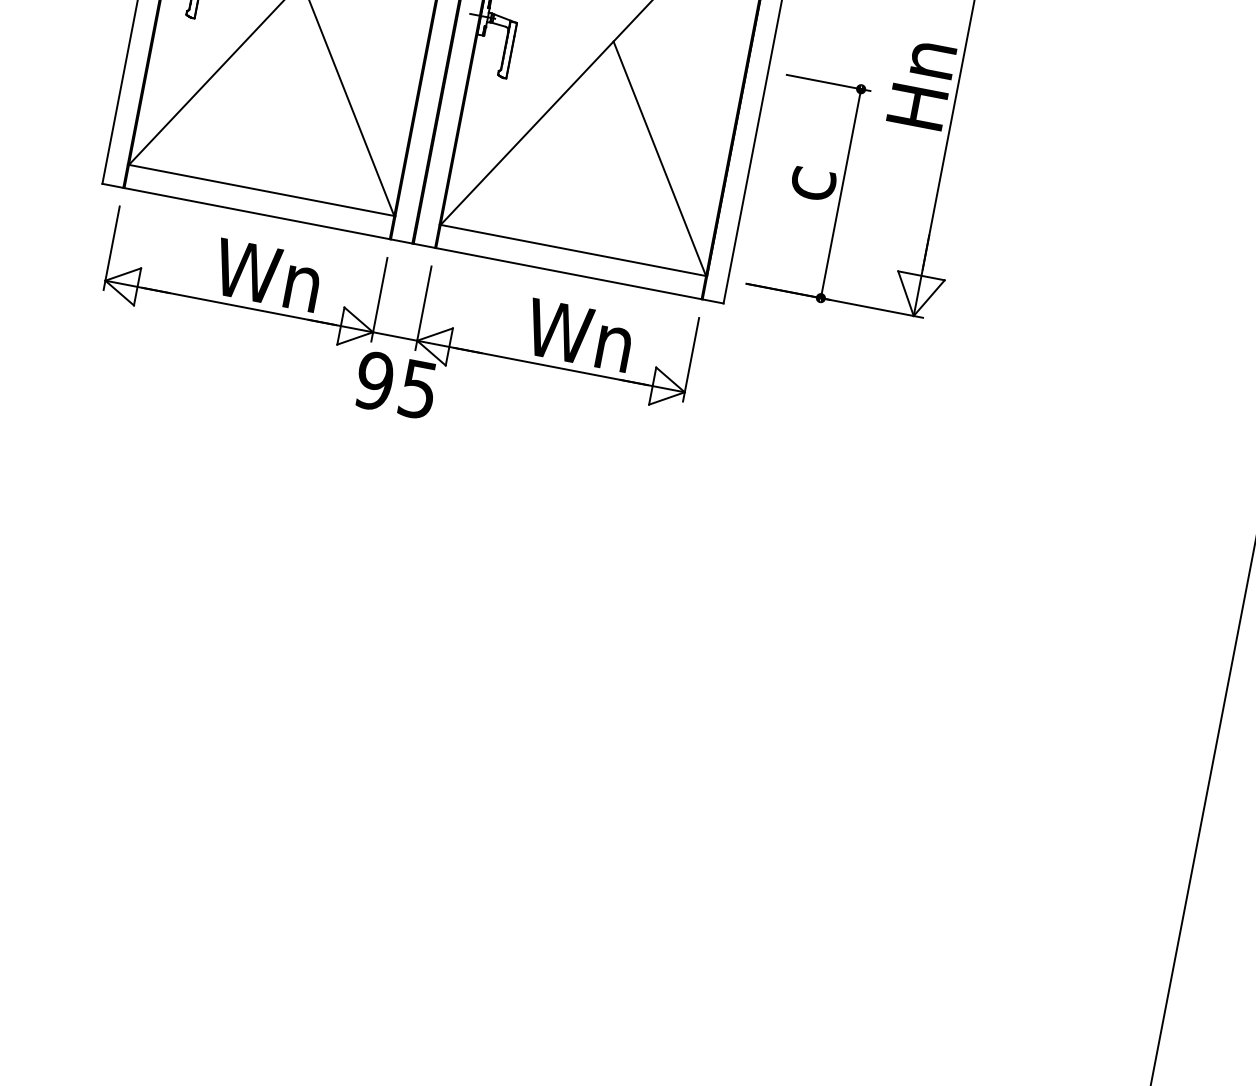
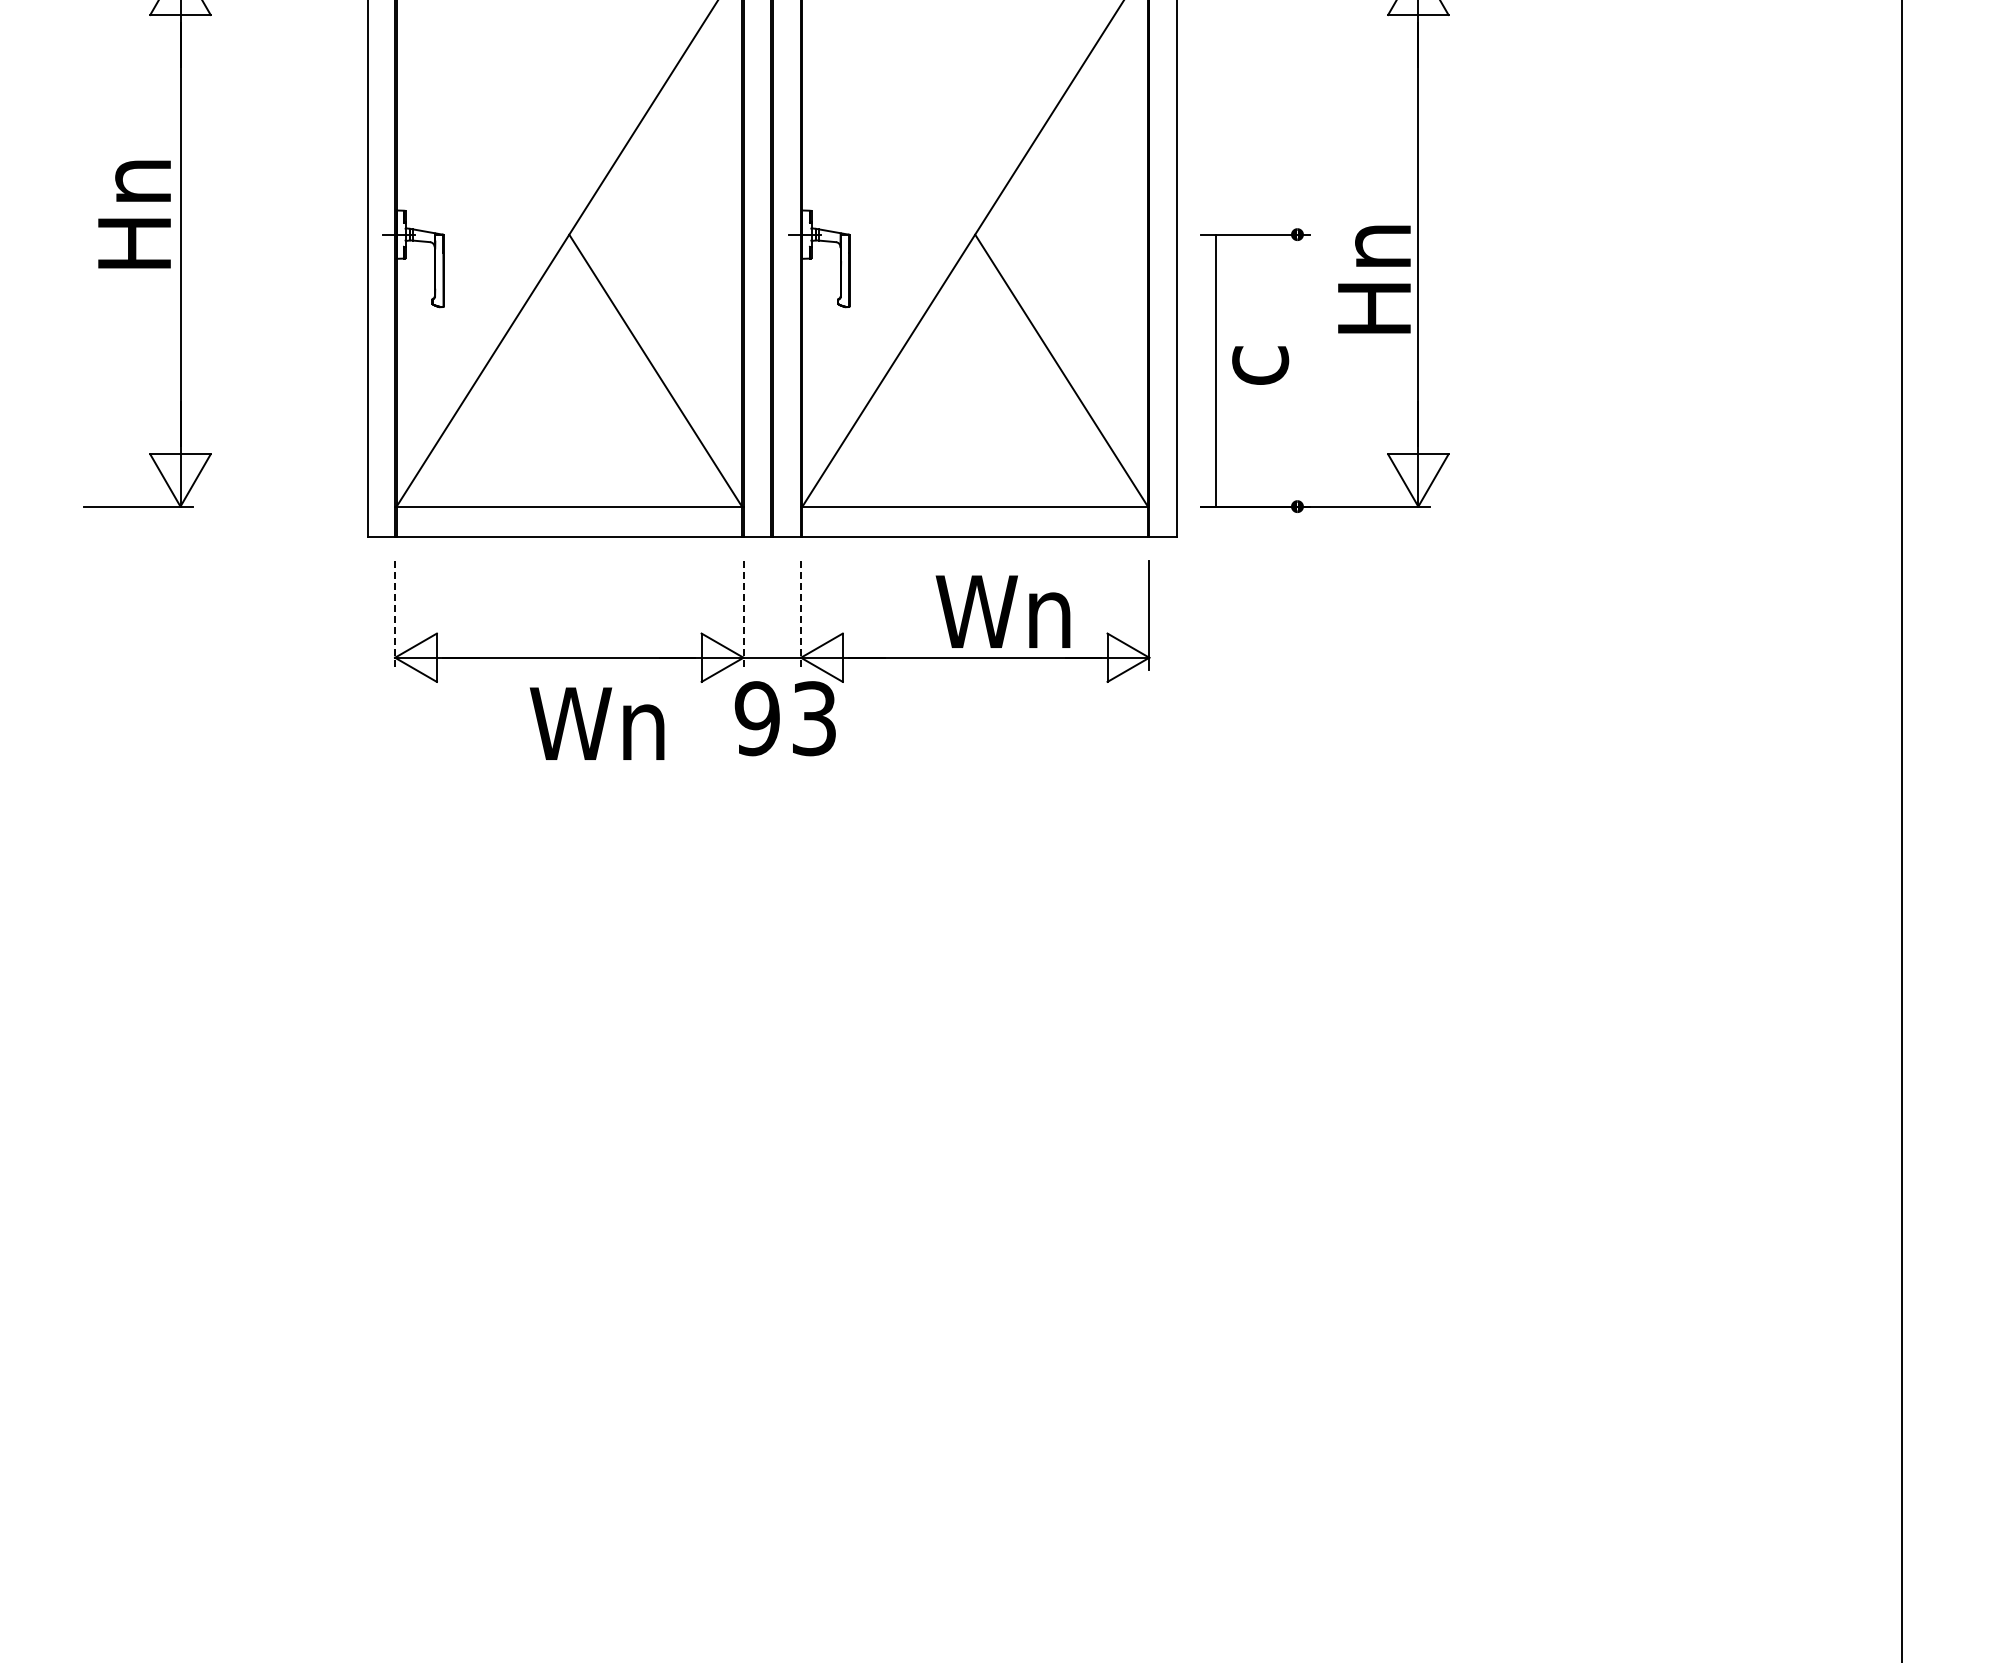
text: (921, 84) -> (1374, 279), moved
line: (841, 193) -> (1216, 370), moved
line: (112, 248) -> (395, 615), solid -> dashed
text: (267, 275) -> (597, 723), moved
line: (379, 299) -> (743, 615), solid -> dashed
line: (423, 308) -> (801, 615), solid -> dashed
text: (418, 389) -> (814, 718), 95 -> 93

